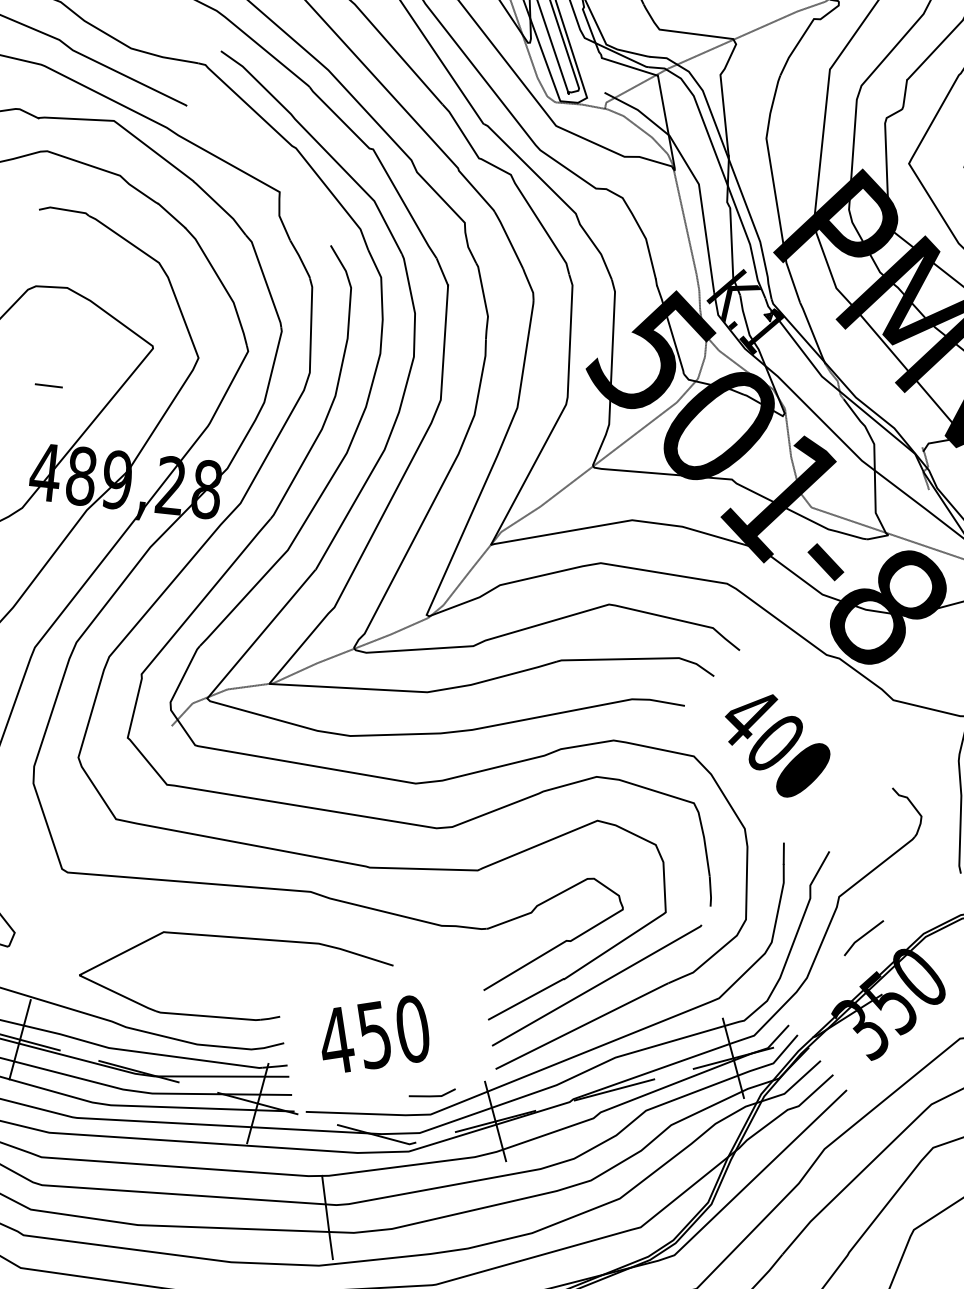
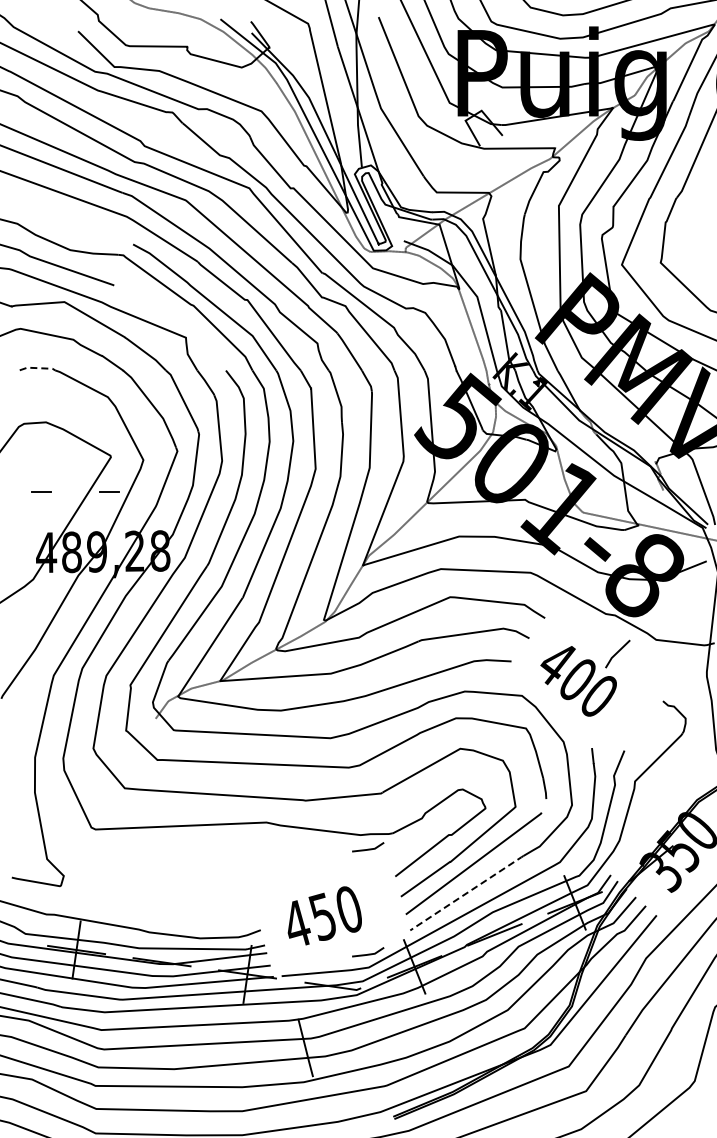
line: (64, 210) -> (37, 368), solid -> dashed
line: (145, 396) -> (109, 491), added
line: (863, 937) -> (617, 653), moved
part: (240, 939) -> (221, 861), removed
line: (450, 946) -> (368, 848), added
line: (583, 1025) -> (467, 892), solid -> dashed

